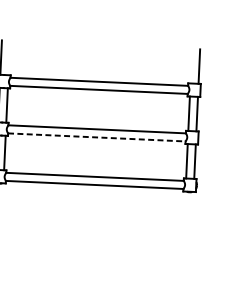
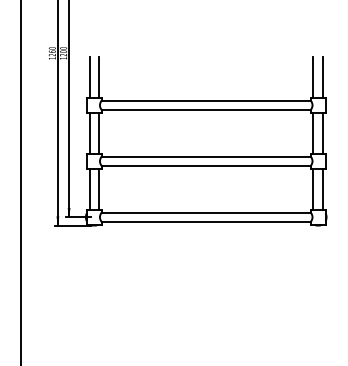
line: (9, 58) -> (99, 77), added
line: (191, 66) -> (313, 77), added
line: (97, 137) -> (206, 166), dashed -> solid

